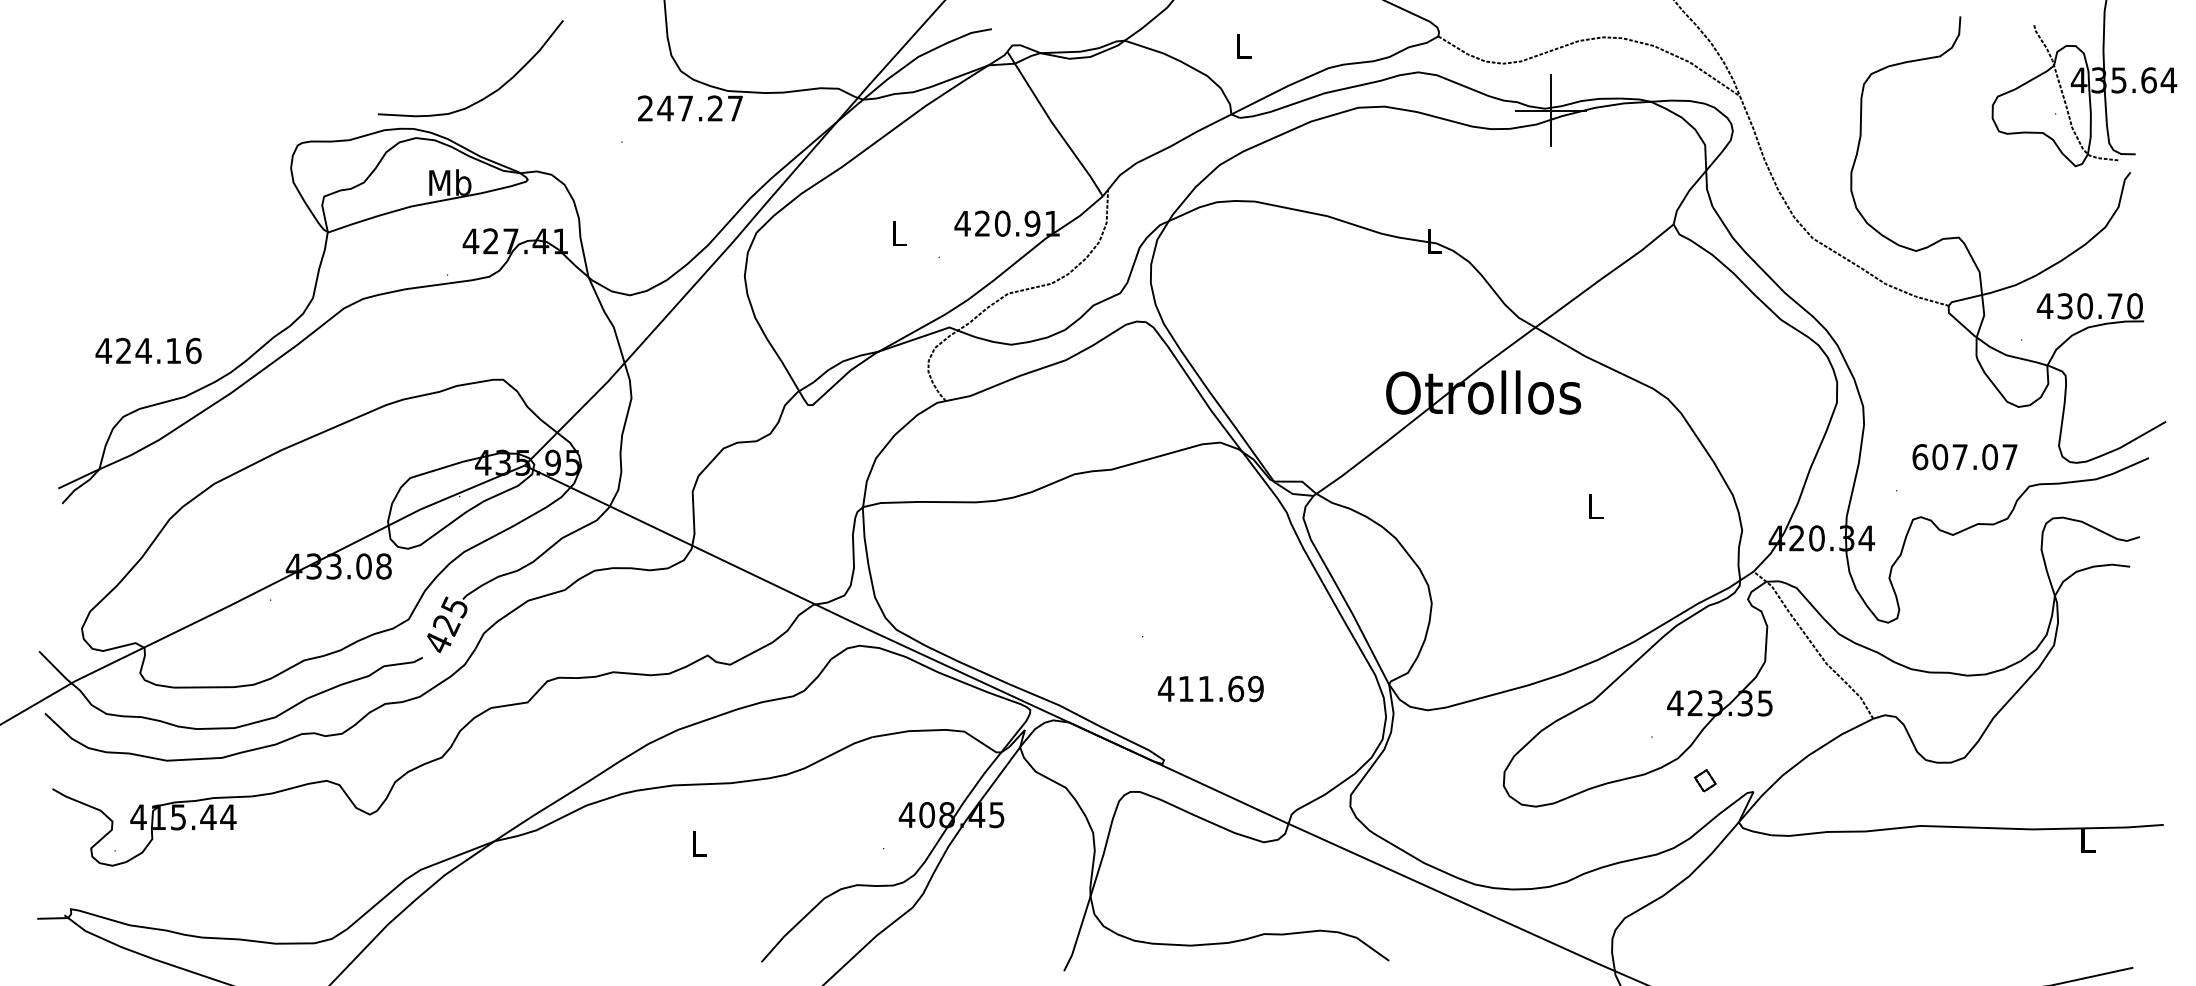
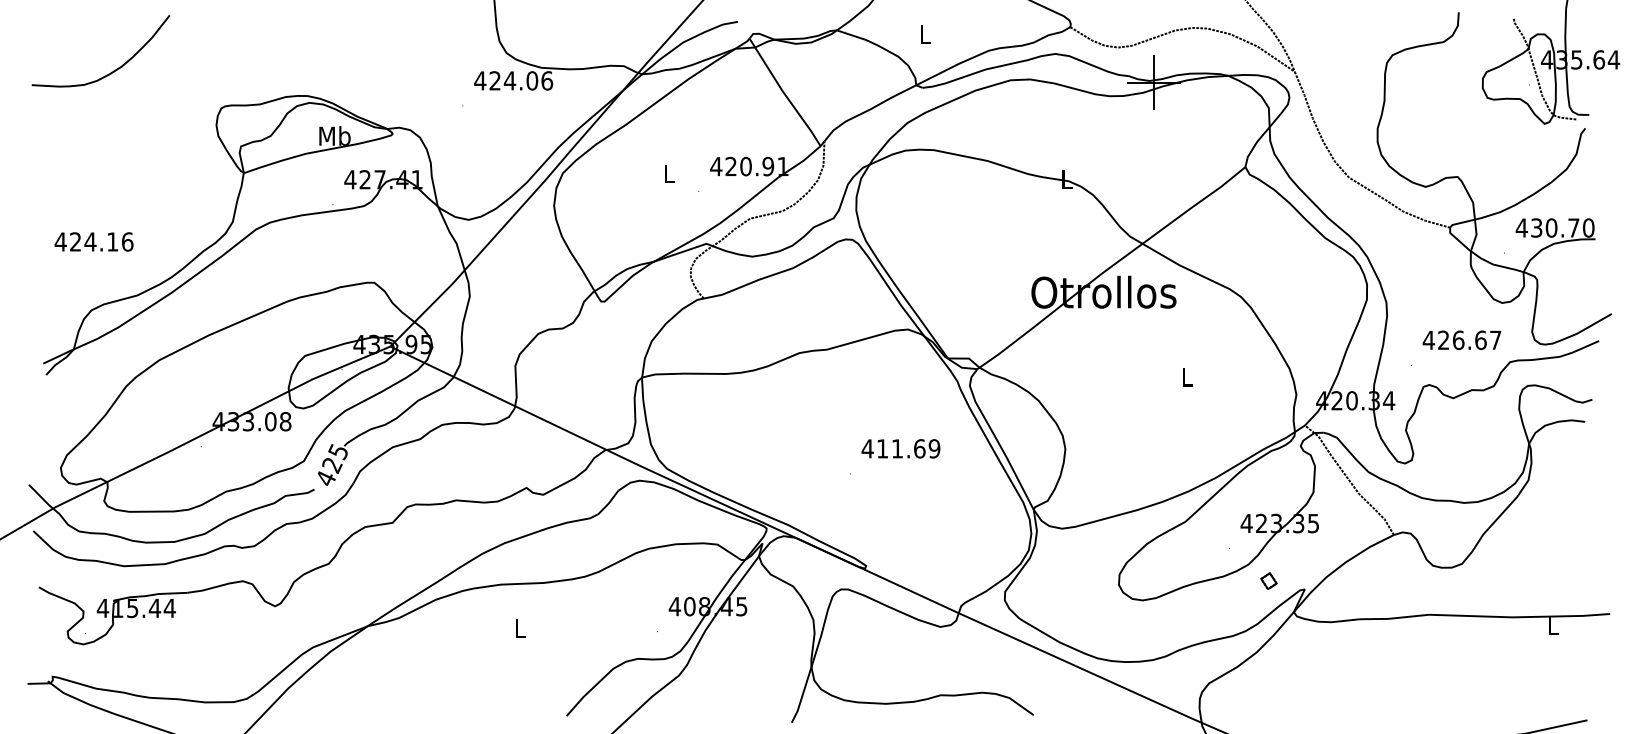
curve: (488, 94) -> (114, 70), moved
text: (690, 108) -> (513, 80), 247.27 -> 424.06
text: (148, 350) -> (94, 241), moved
text: (1954, 457) -> (1454, 340), 607.07 -> 426.67
text: (1210, 688) -> (900, 448), moved

